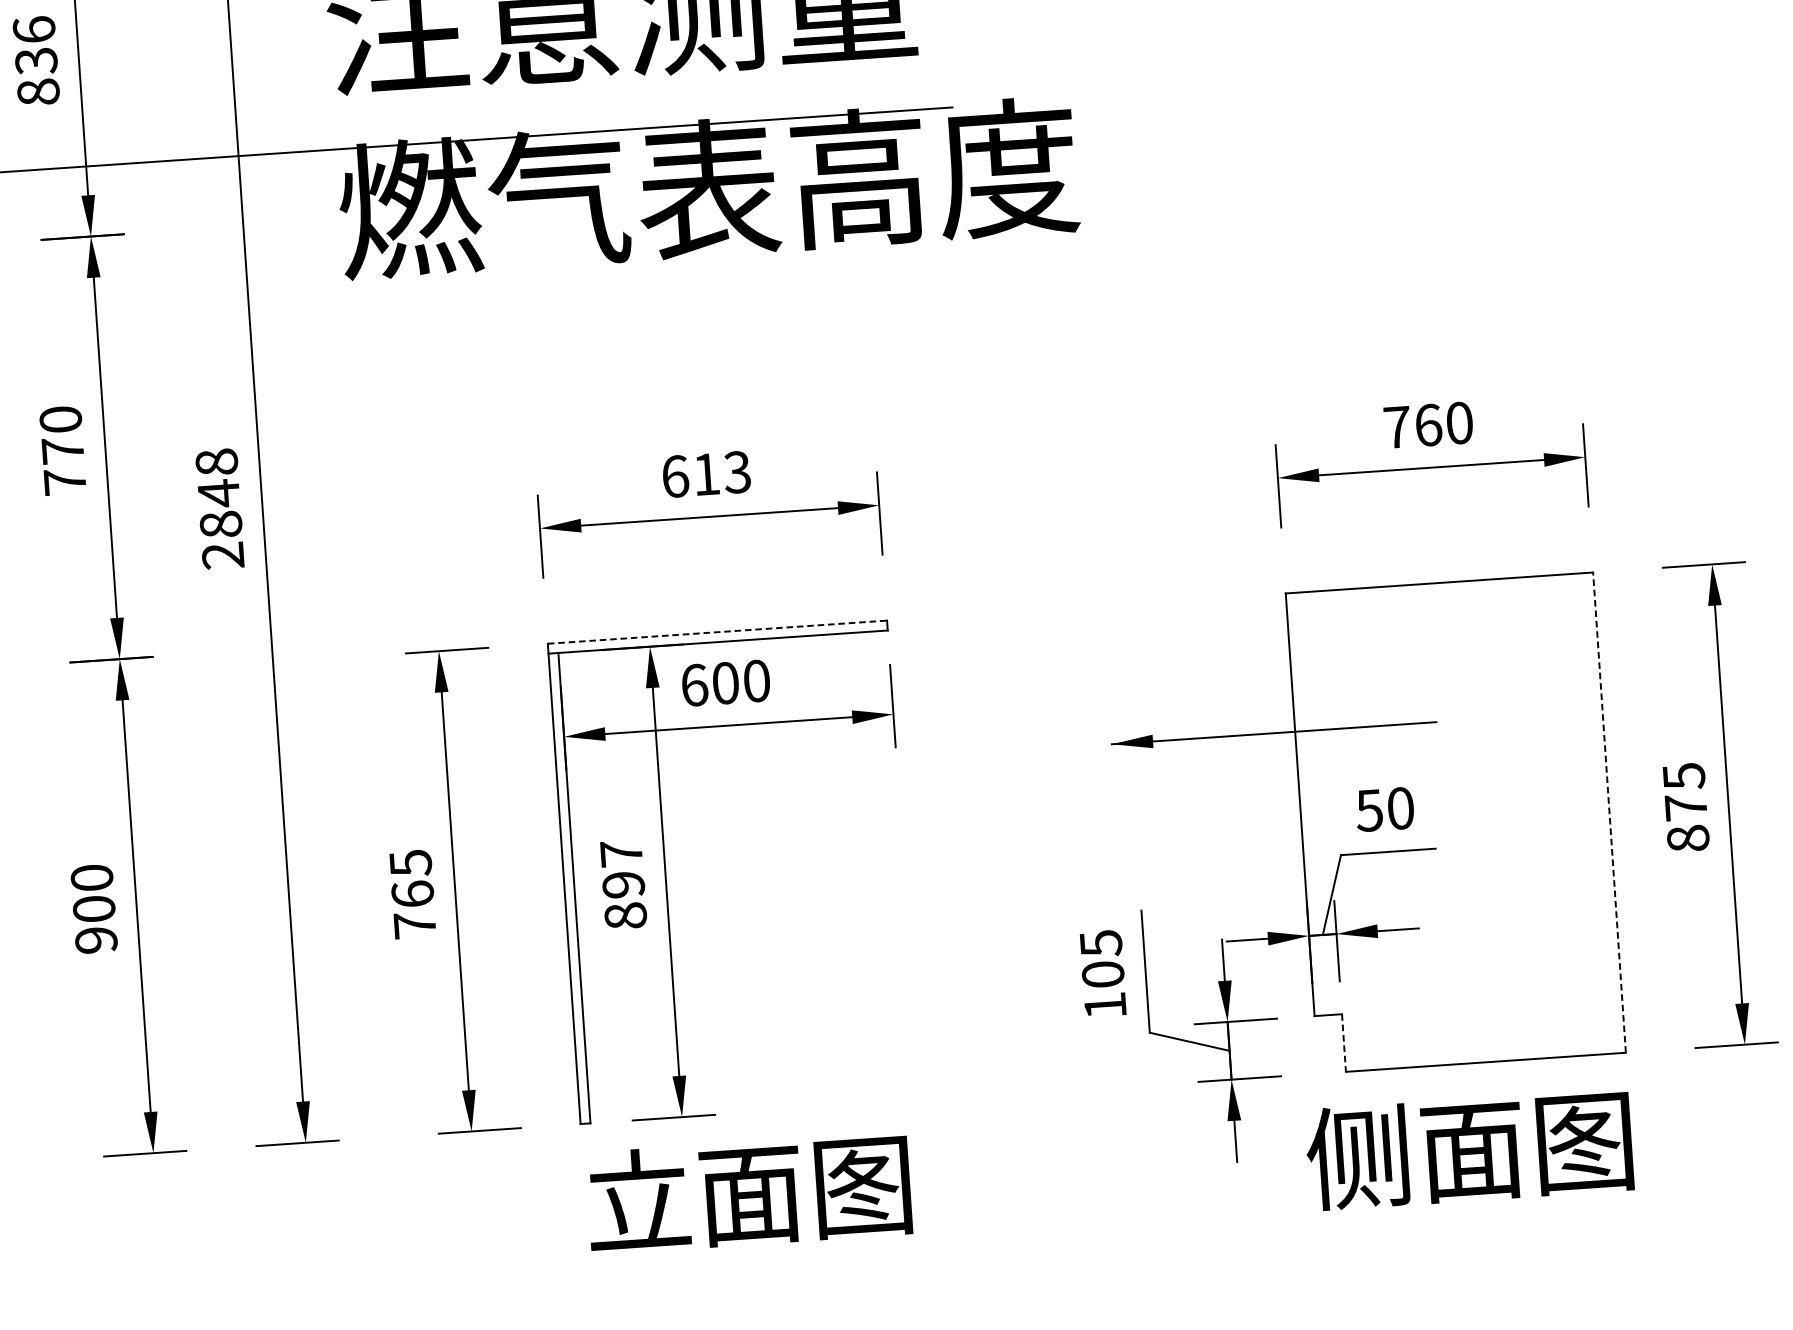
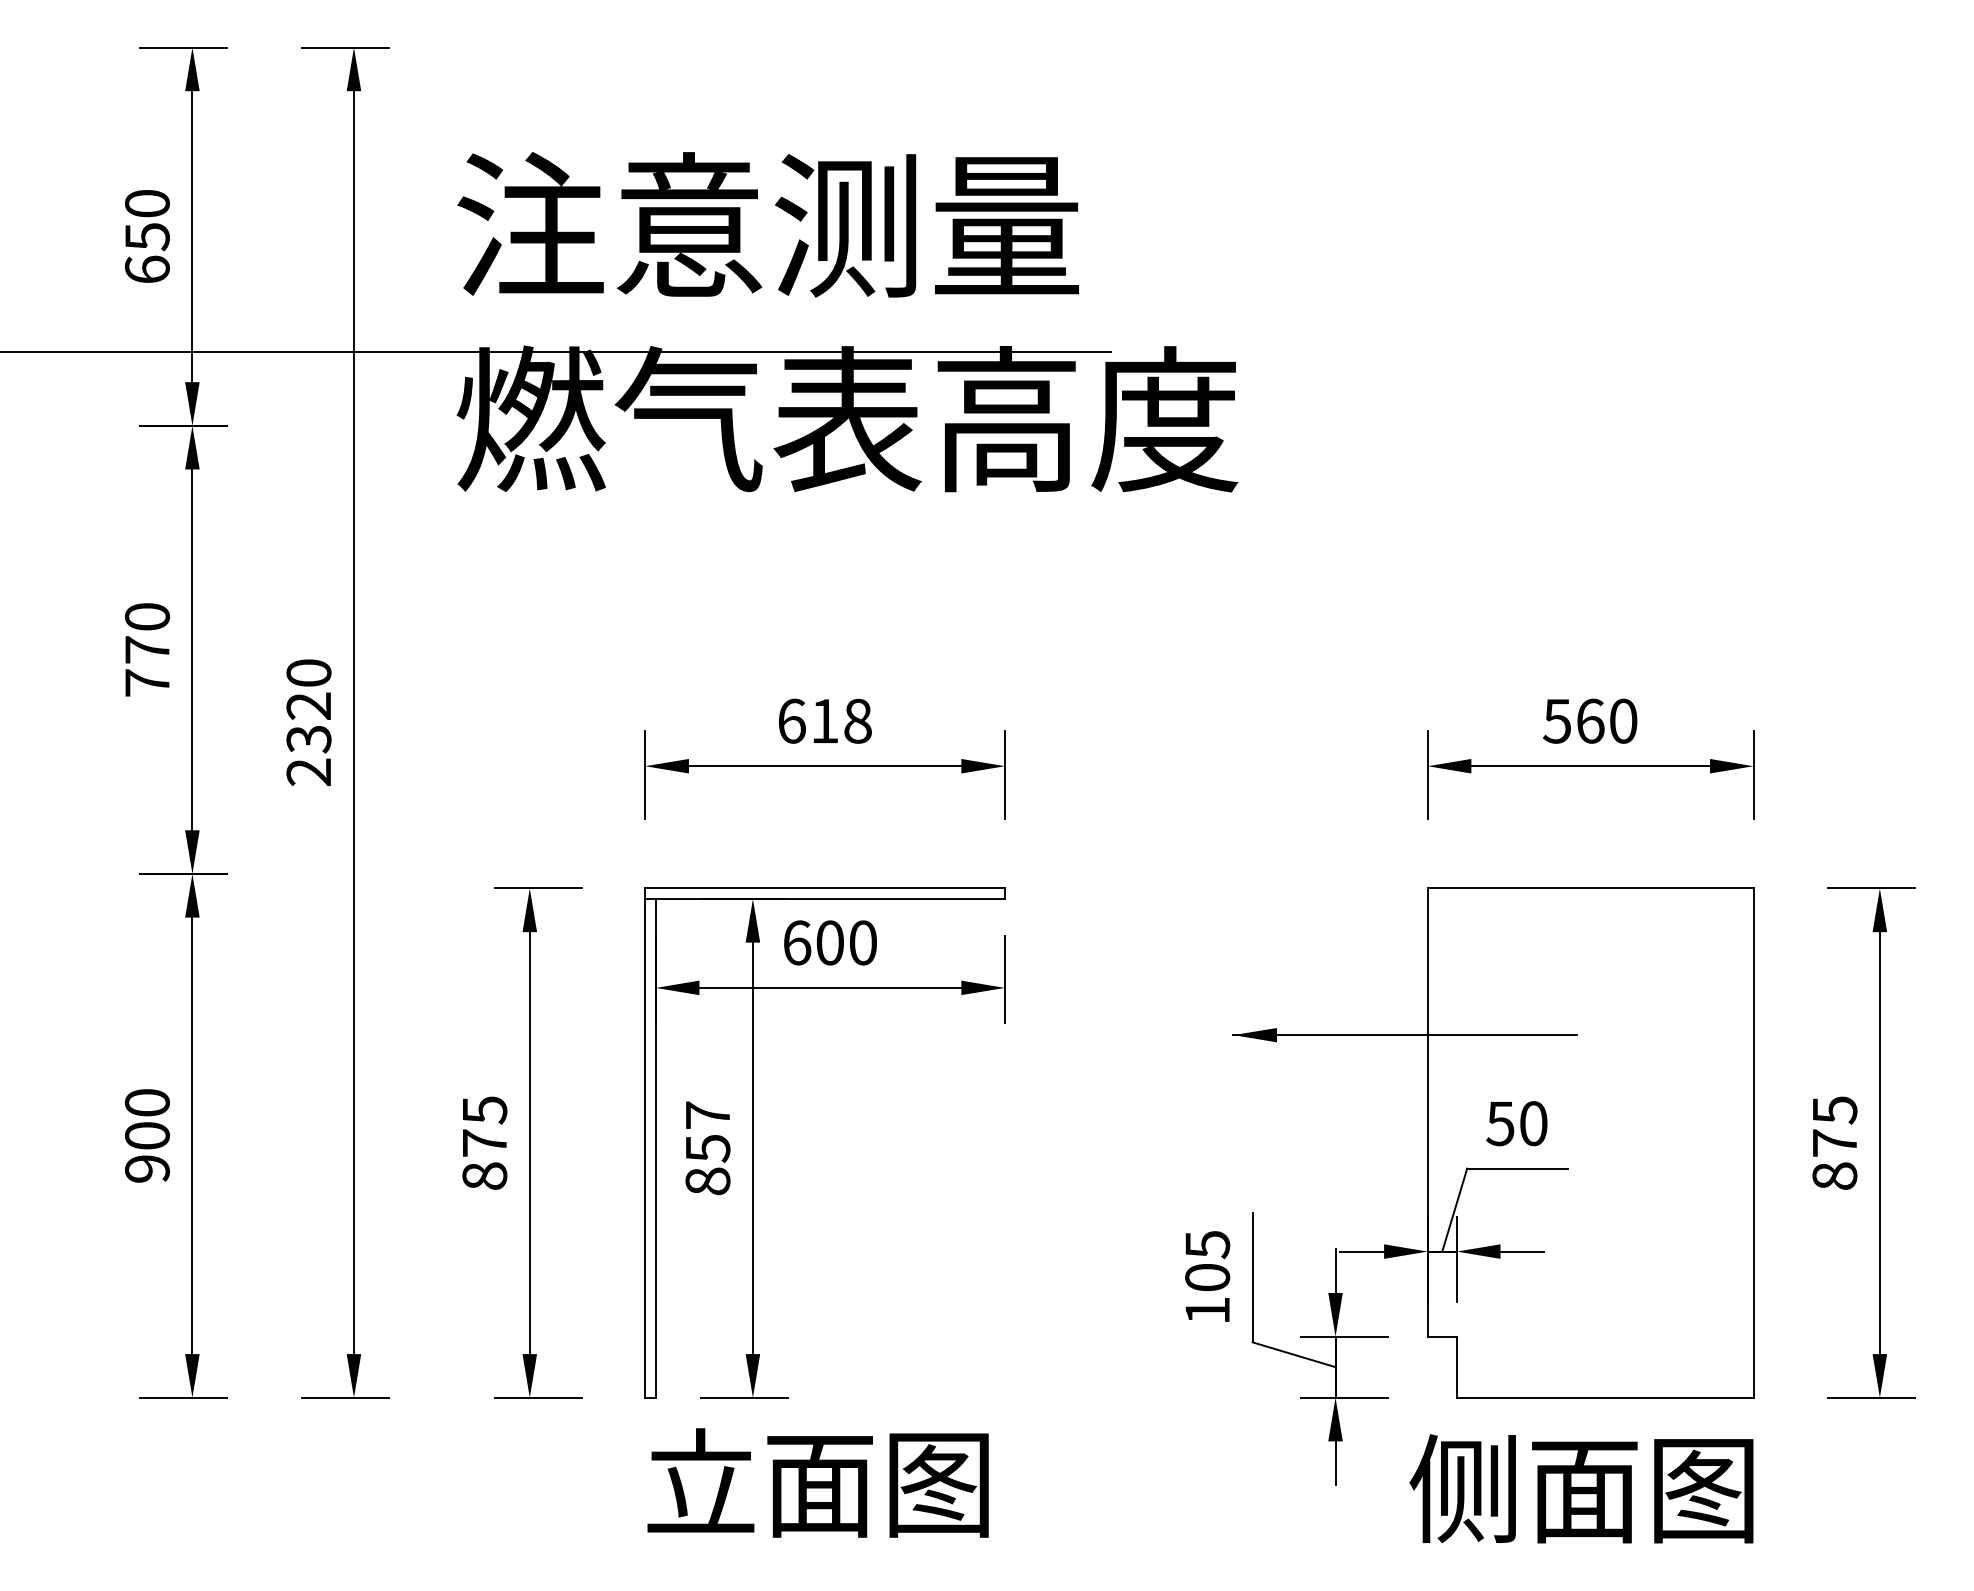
text: (35, 60) -> (146, 236), 836 -> 650
text: (1397, 427) -> (1557, 721), 760 -> 560
text: (737, 471) -> (857, 720), 613 -> 618
text: (218, 493) -> (308, 706), 2848 -> 2320
line: (717, 632) -> (825, 888), dashed -> solid
line: (1609, 813) -> (1753, 1143), dashed -> solid
text: (623, 884) -> (707, 1148), 897 -> 857
text: (413, 909) -> (484, 1159), 765 -> 875
line: (1343, 1043) -> (1456, 1367), dashed -> solid

